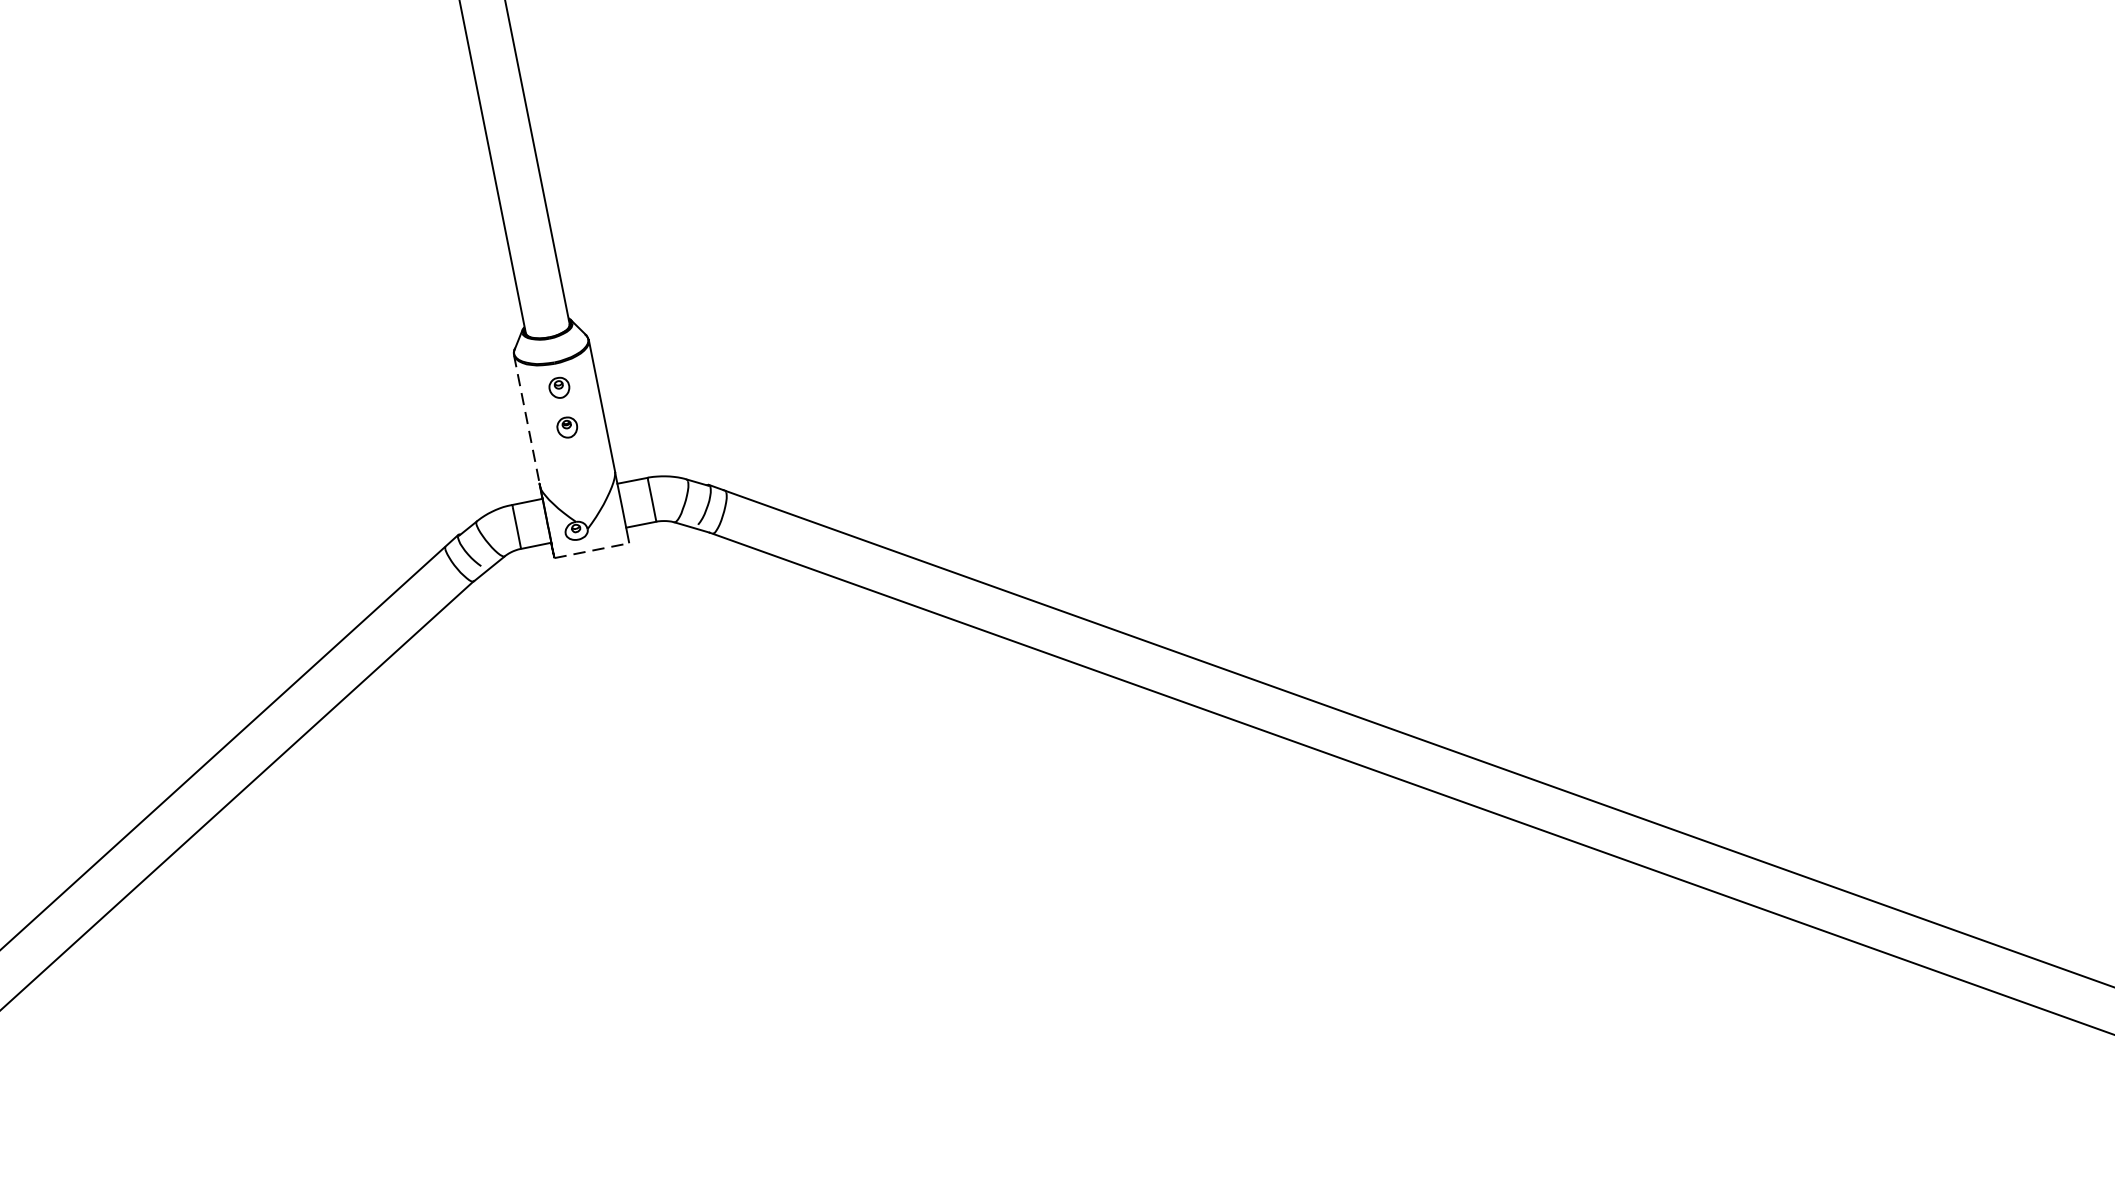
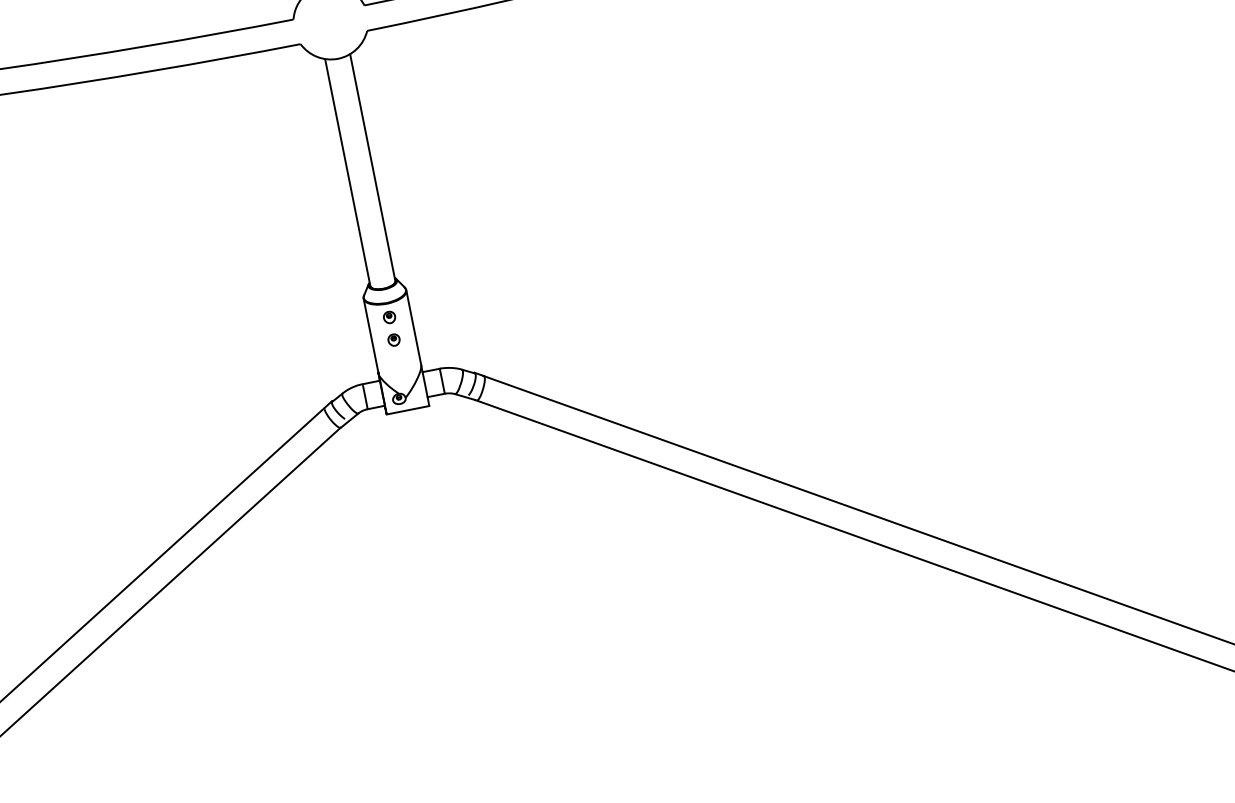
line: (527, 421) -> (371, 336), dashed -> solid
line: (592, 551) -> (408, 410), dashed -> solid

